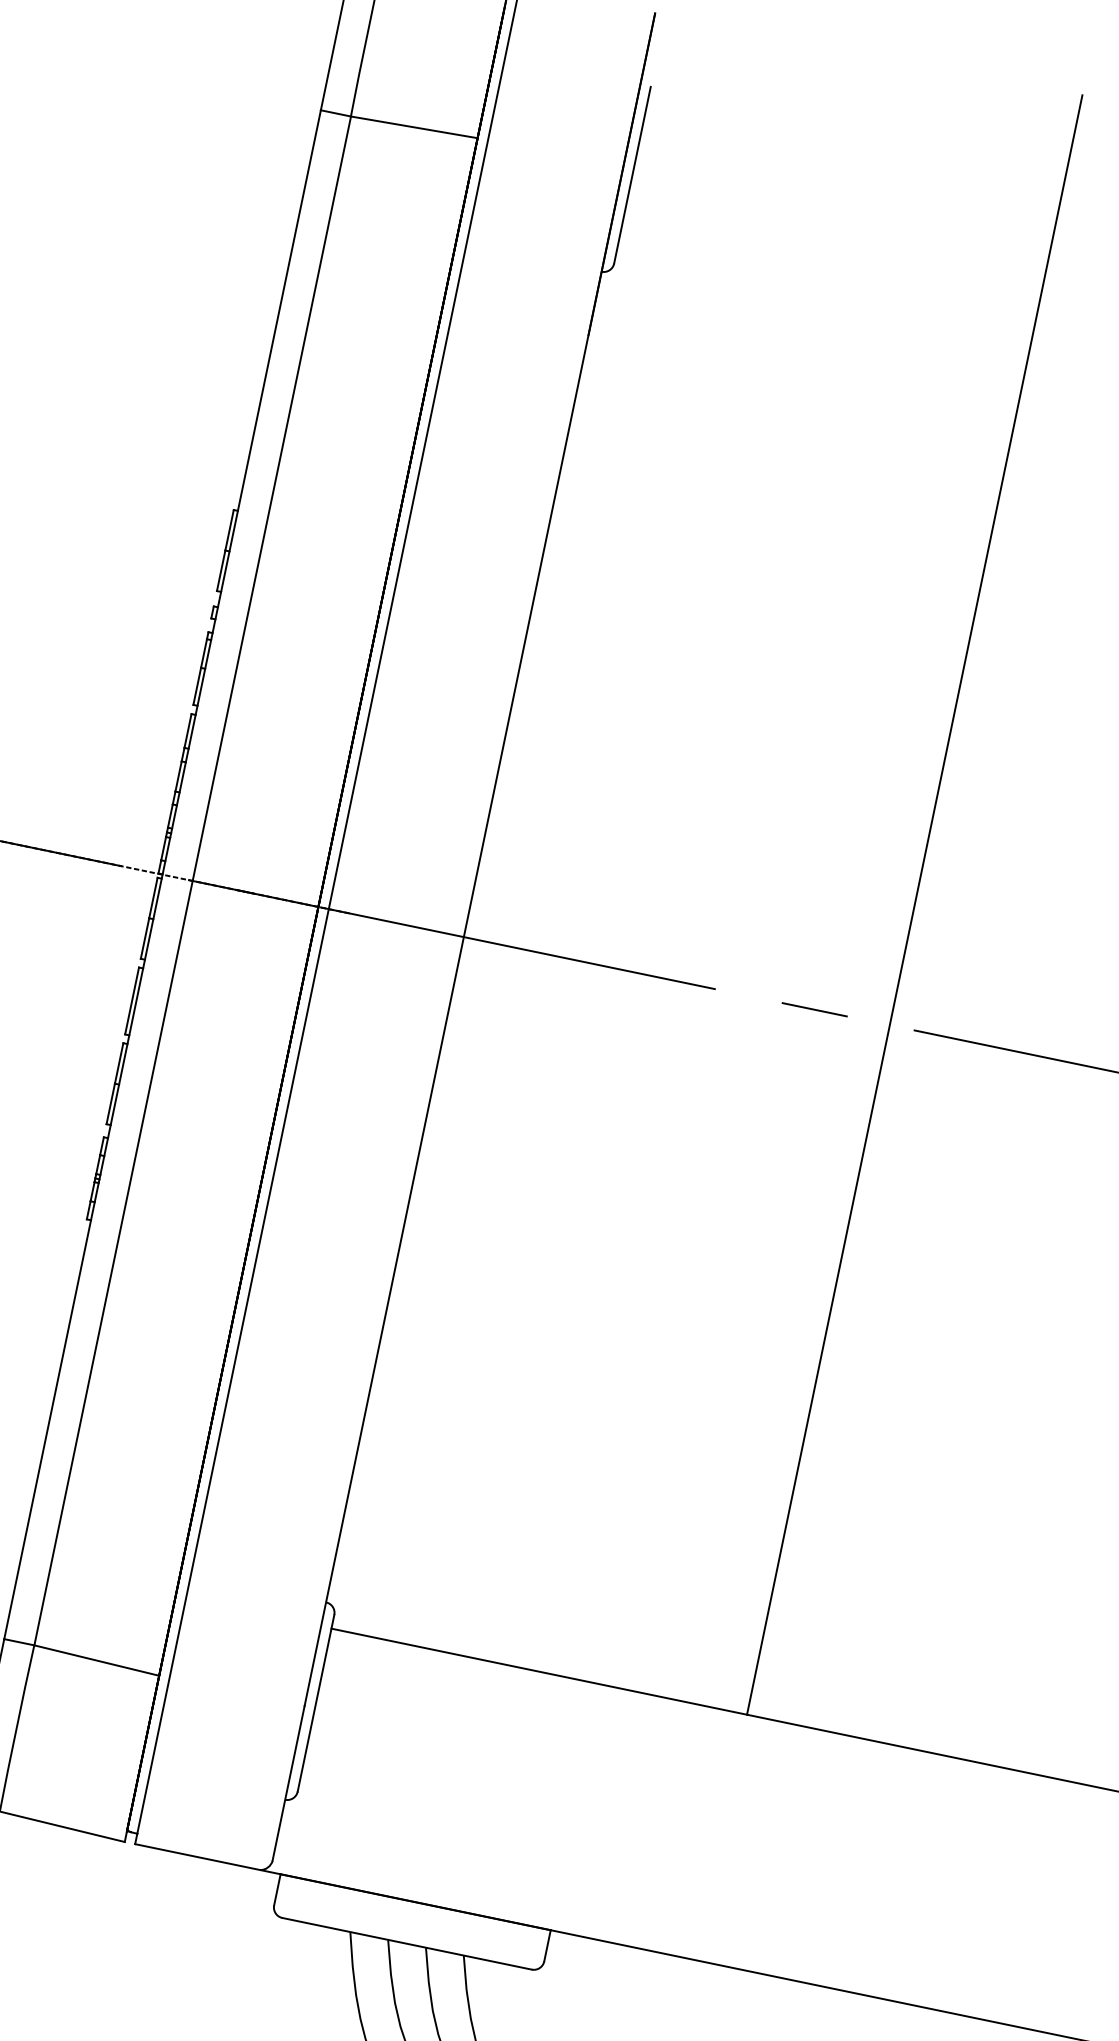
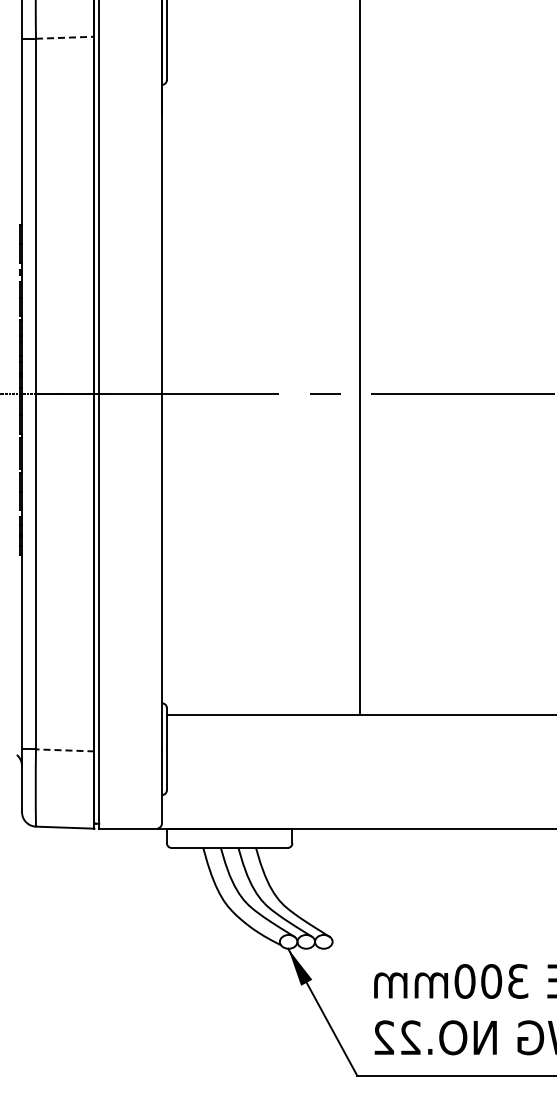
line: (414, 126) -> (65, 37), solid -> dashed
line: (95, 1660) -> (64, 750), solid -> dashed

